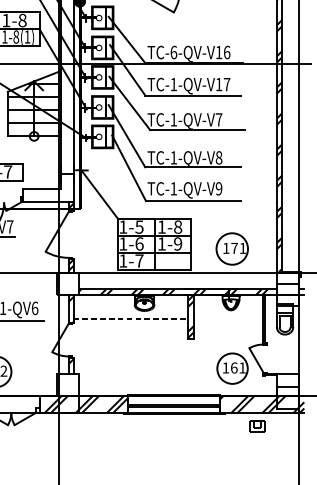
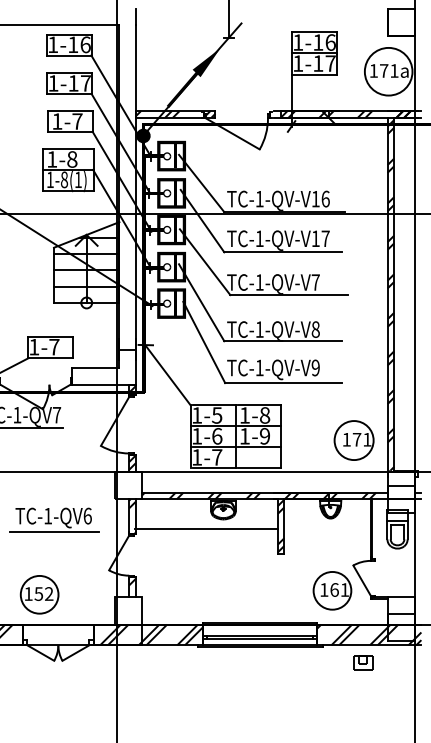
text: (173, 52) -> (259, 198), -6-QV-V16 -> -1-QV-V16
part: (231, 248) -> (353, 440), moved
line: (130, 319) -> (206, 529), dashed -> solid

